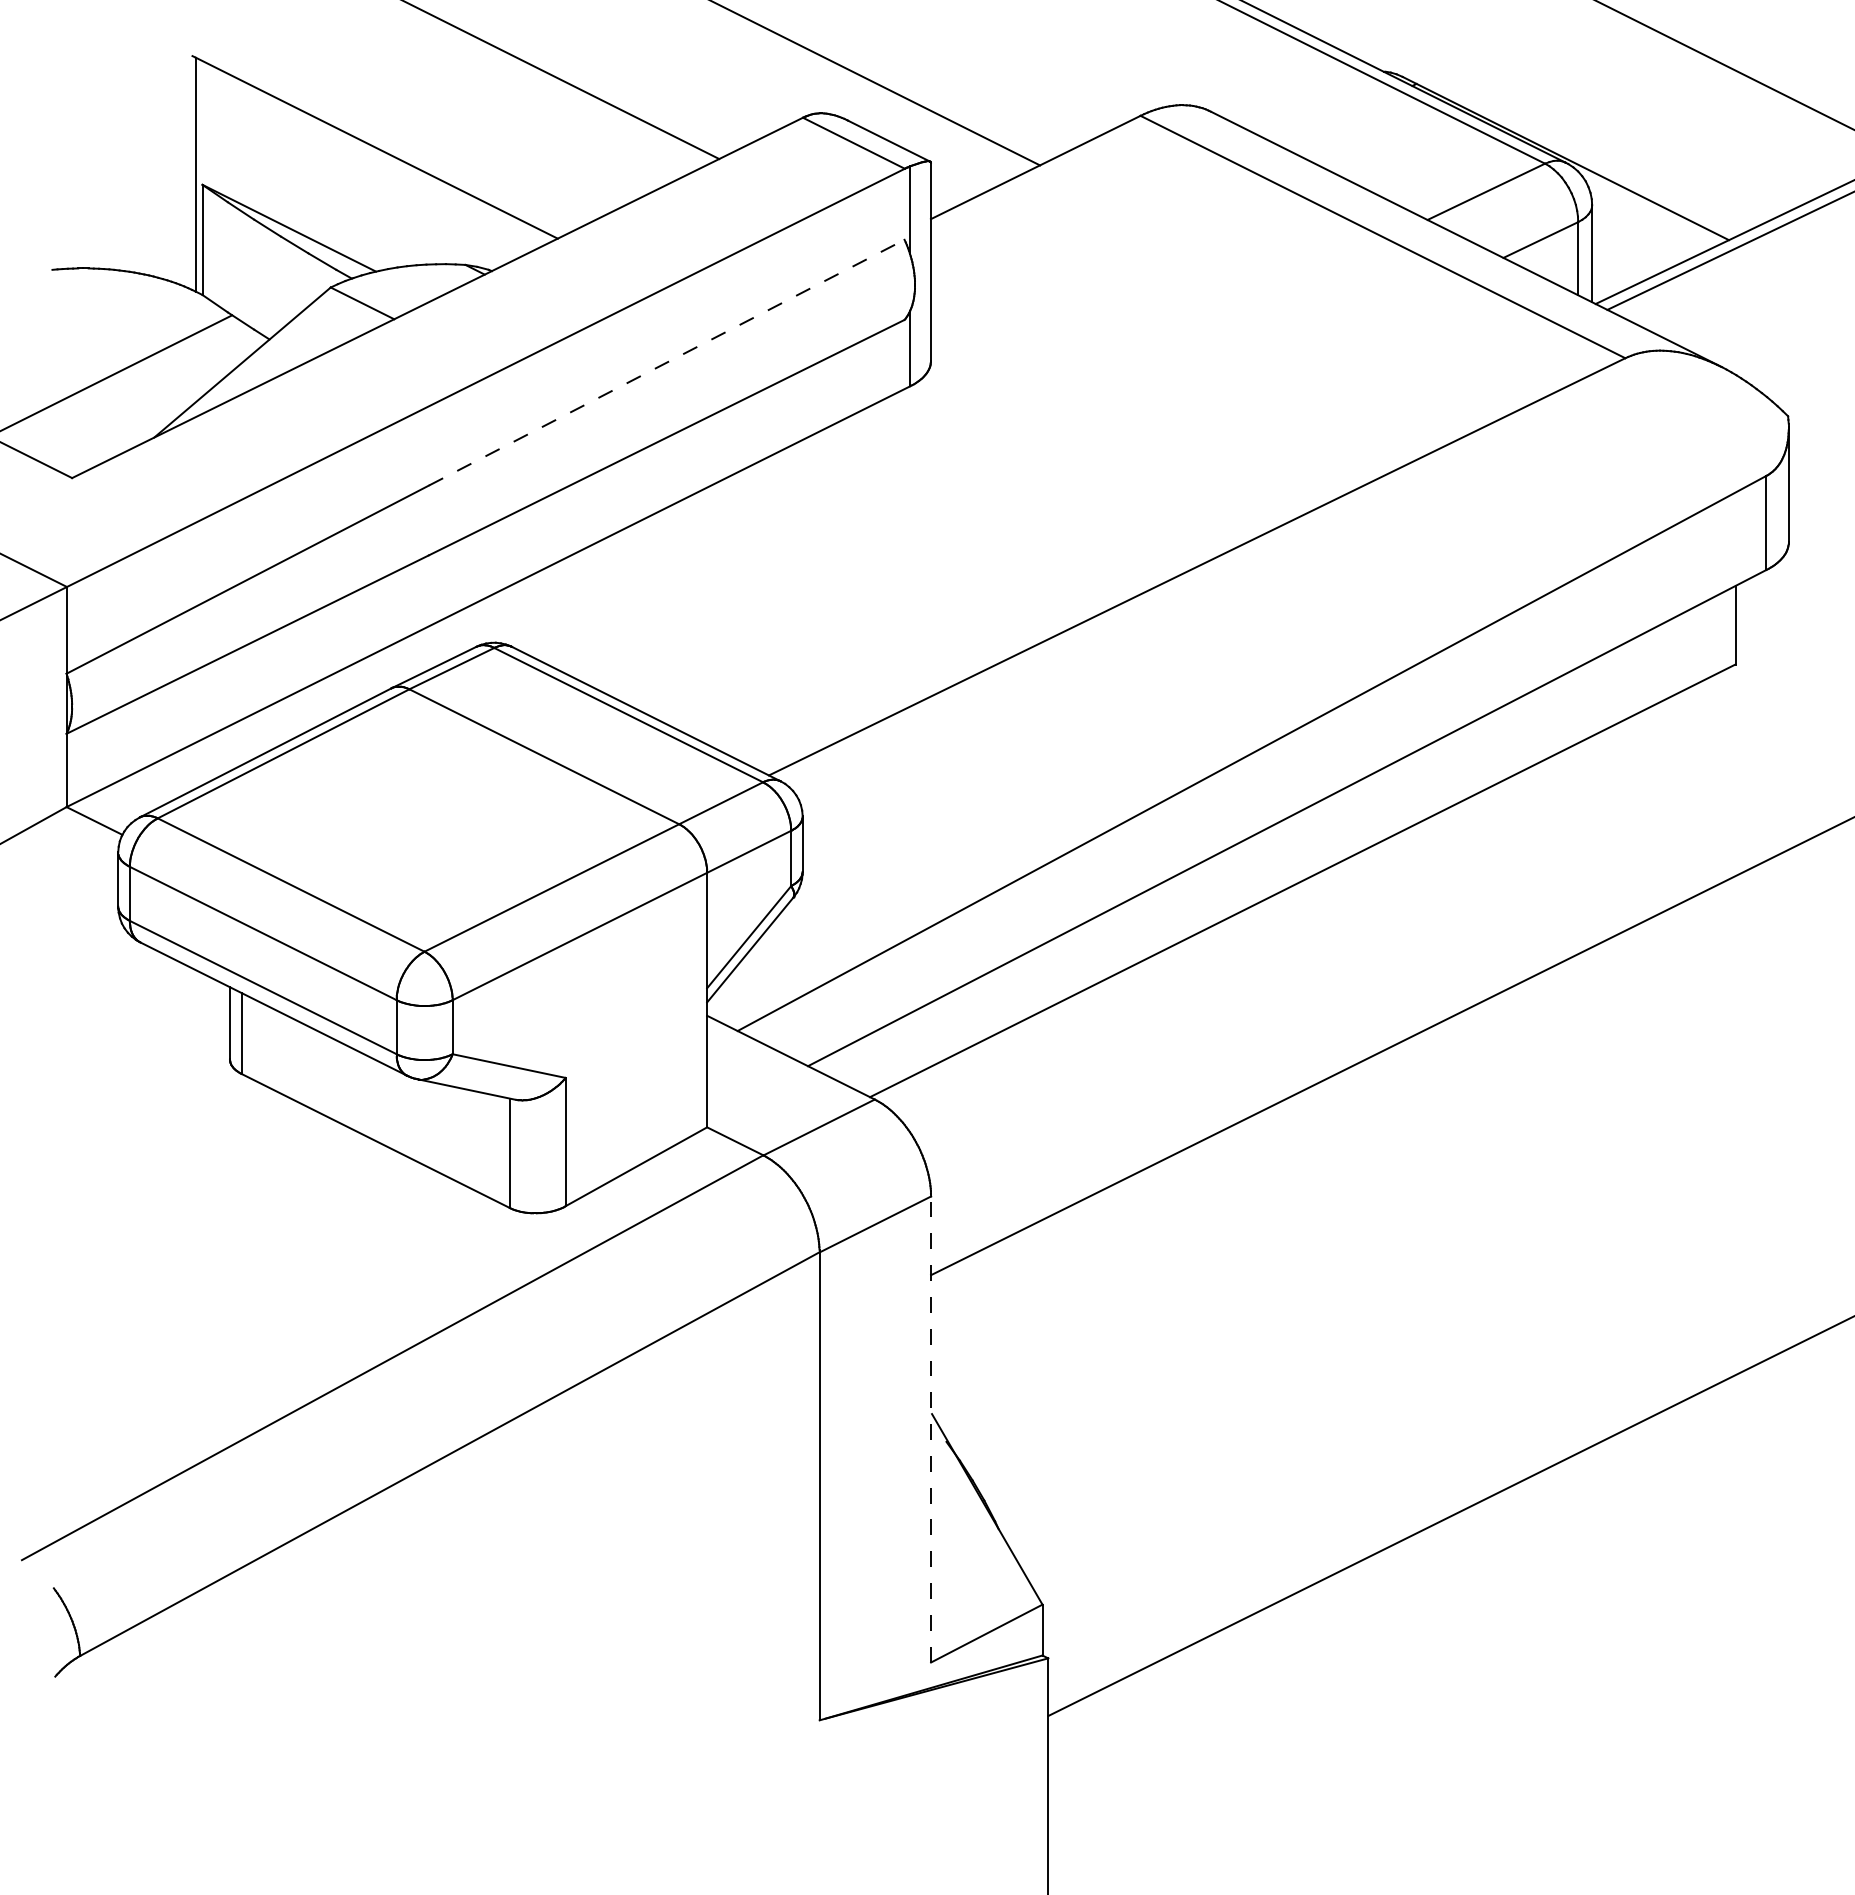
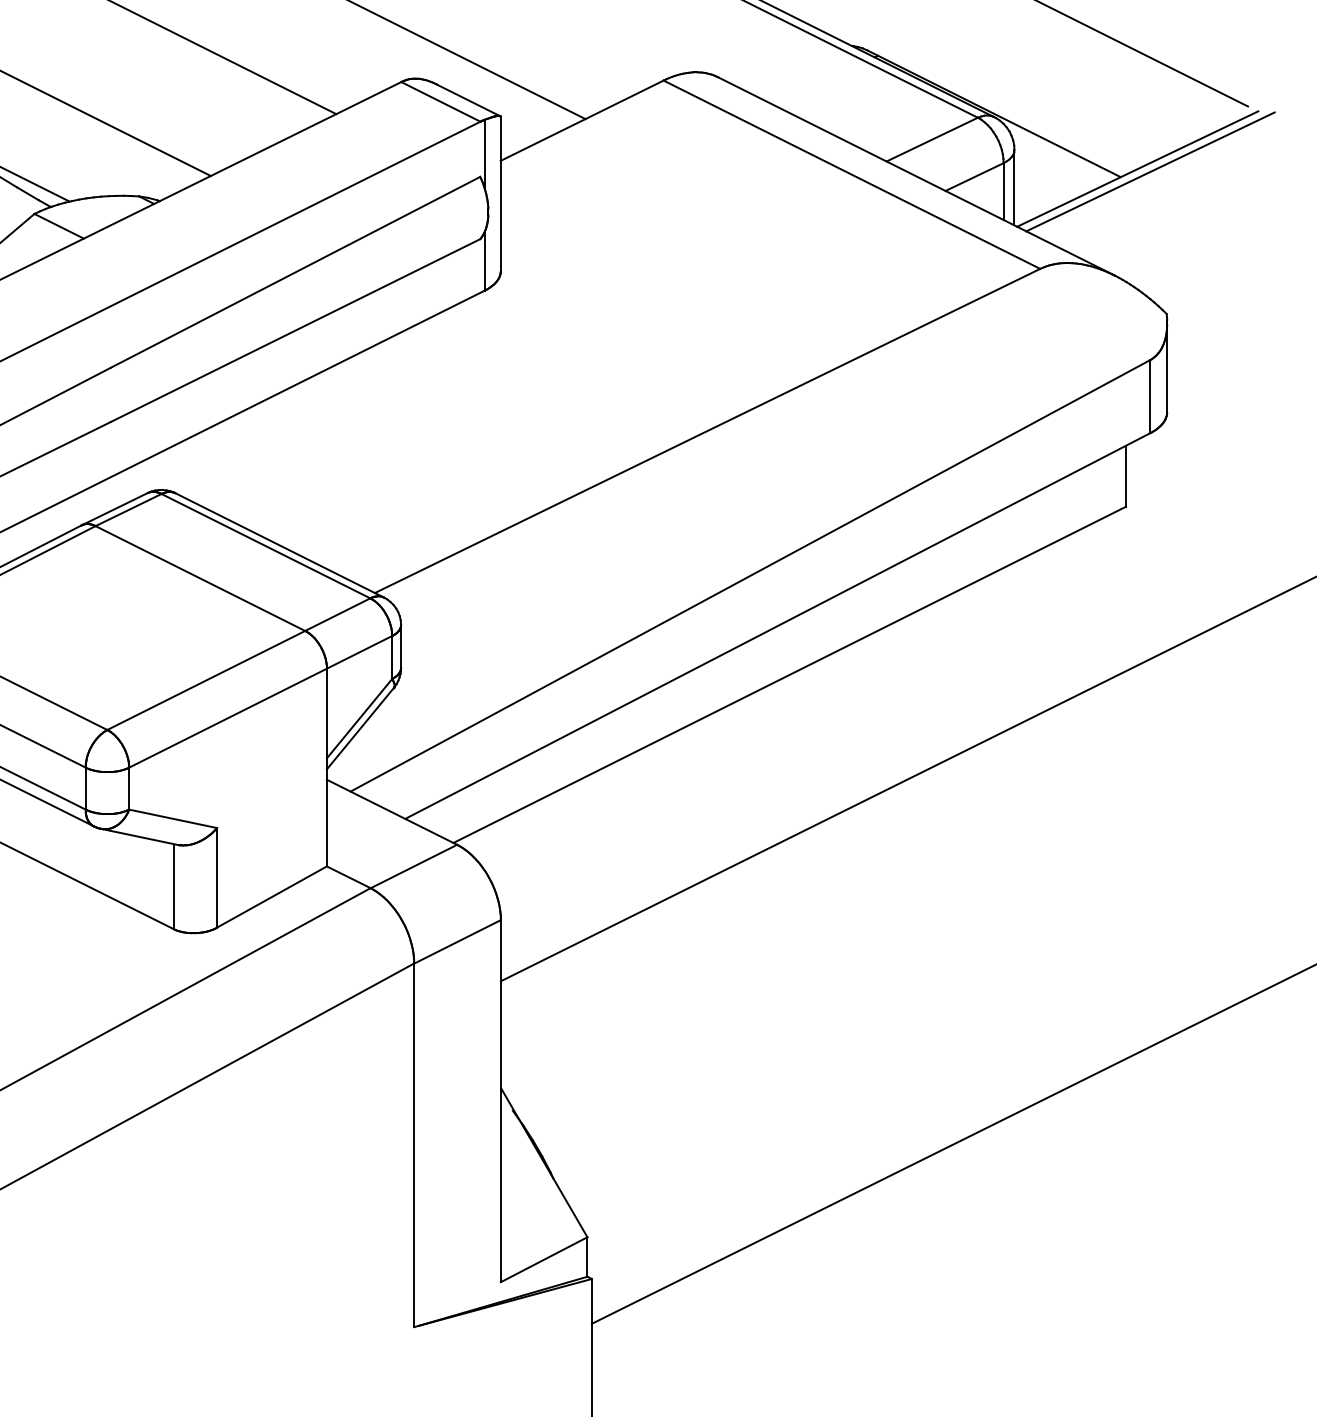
line: (666, 362) -> (295, 272), dashed -> solid
line: (931, 1429) -> (501, 1101), dashed -> solid

